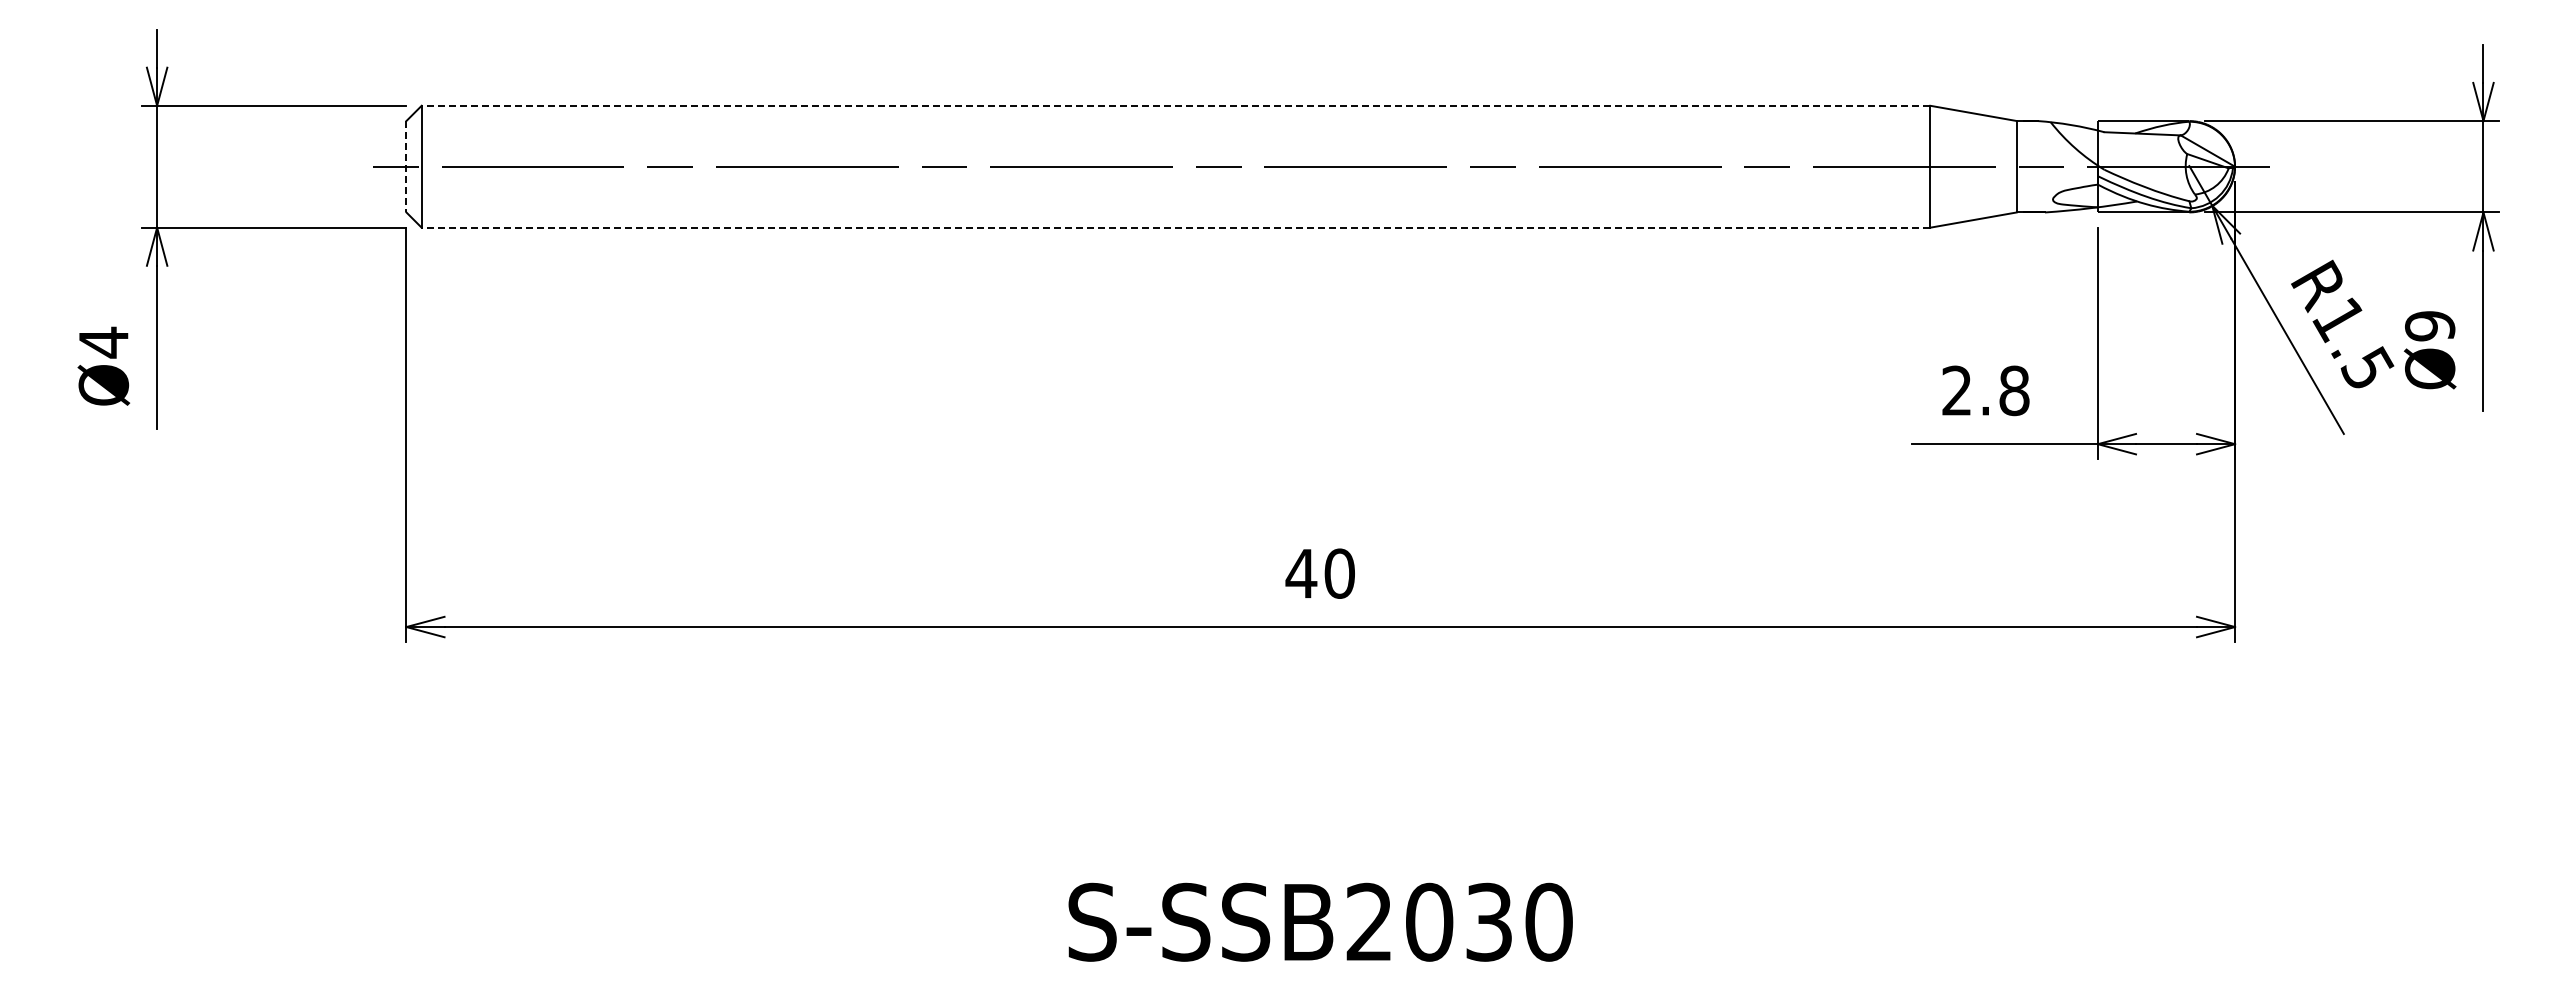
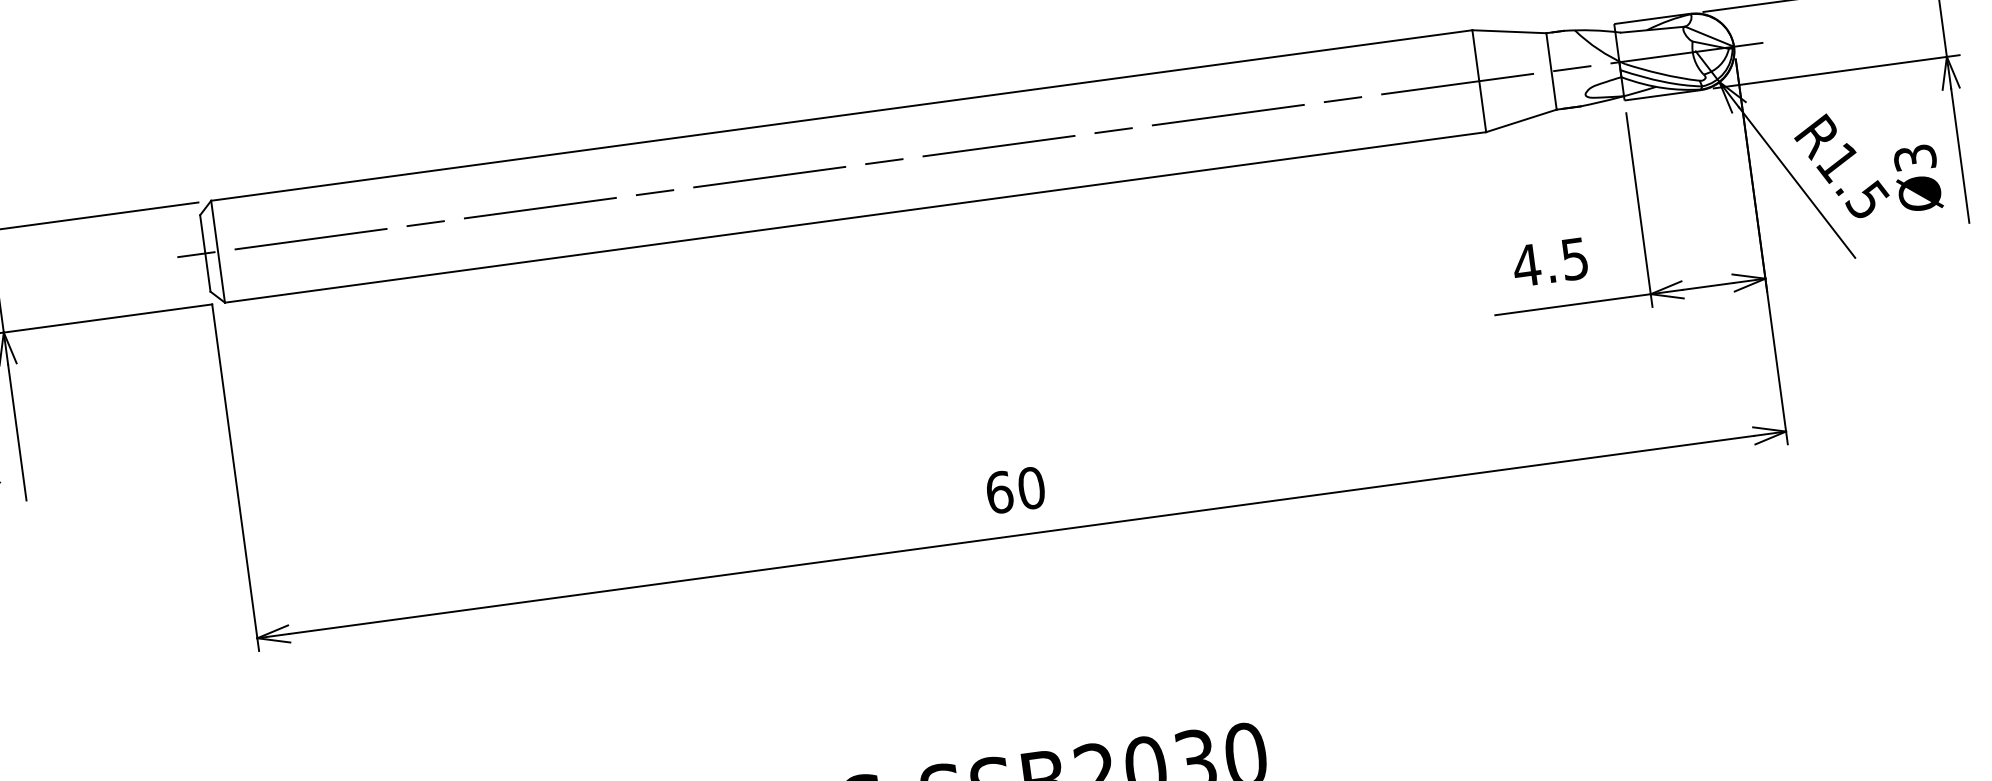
line: (1175, 105) -> (841, 115), dashed -> solid
line: (406, 166) -> (205, 253), dashed -> solid
line: (1175, 227) -> (855, 217), dashed -> solid
text: (2430, 326) -> (1915, 158), Ø9 -> Ø3
text: (1985, 390) -> (1550, 262), 2.8 -> 4.5
text: (1301, 573) -> (999, 492), 40 -> 60

